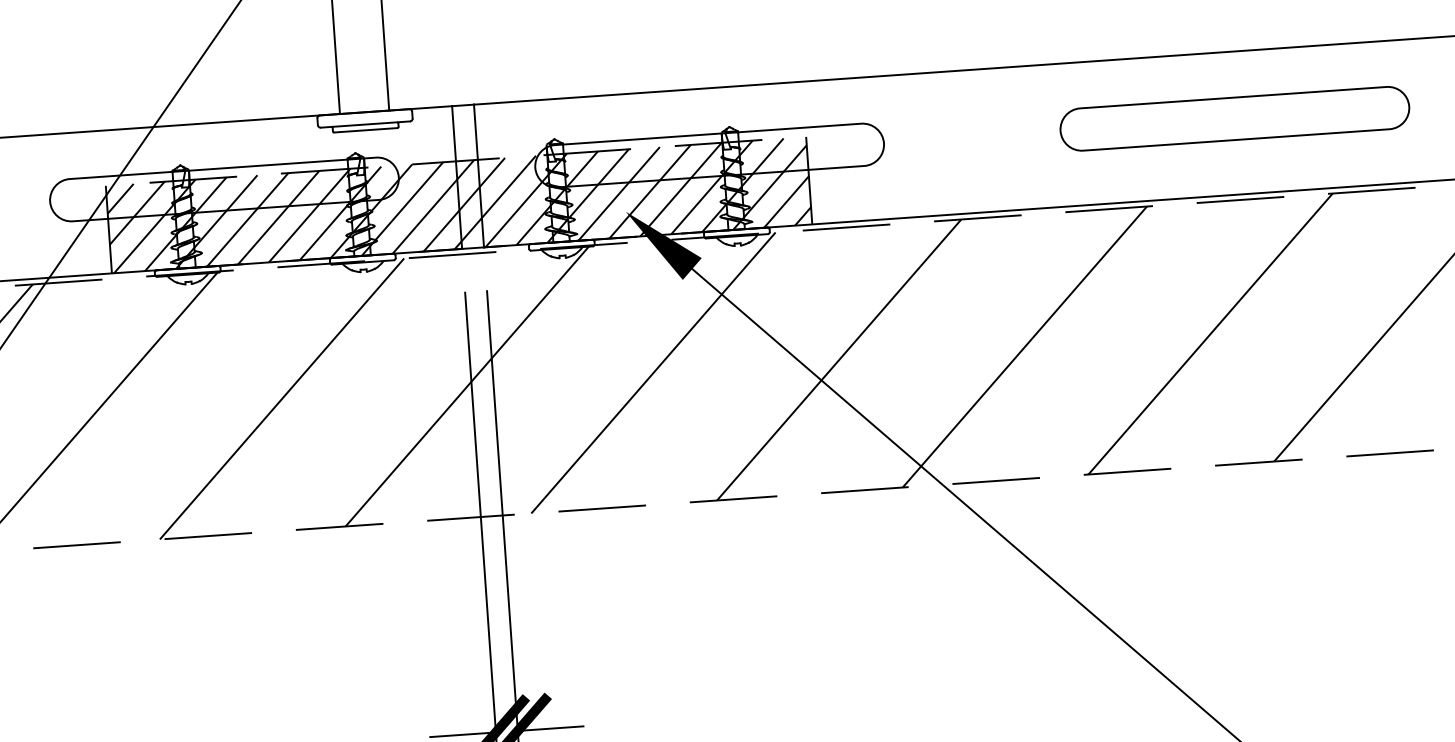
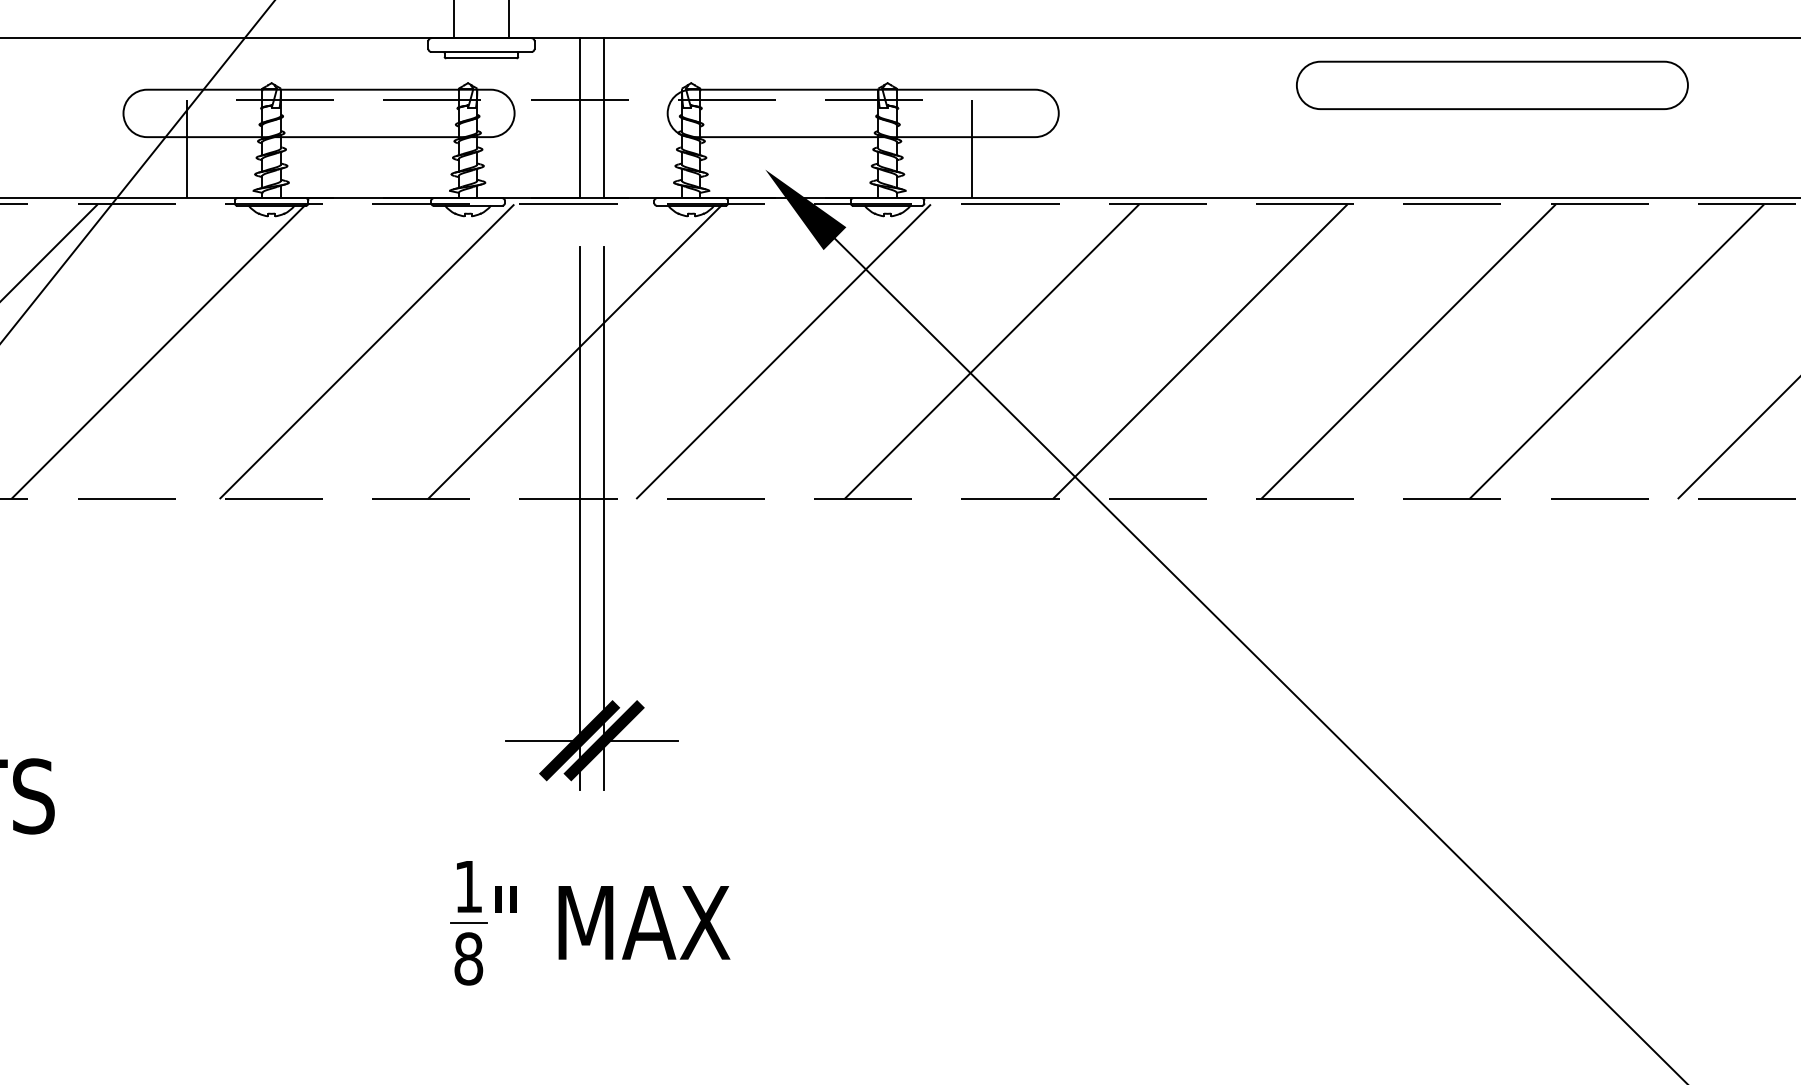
part: (1234, 117) -> (1492, 84), moved
hatch: (458, 205) -> (579, 149), removed

